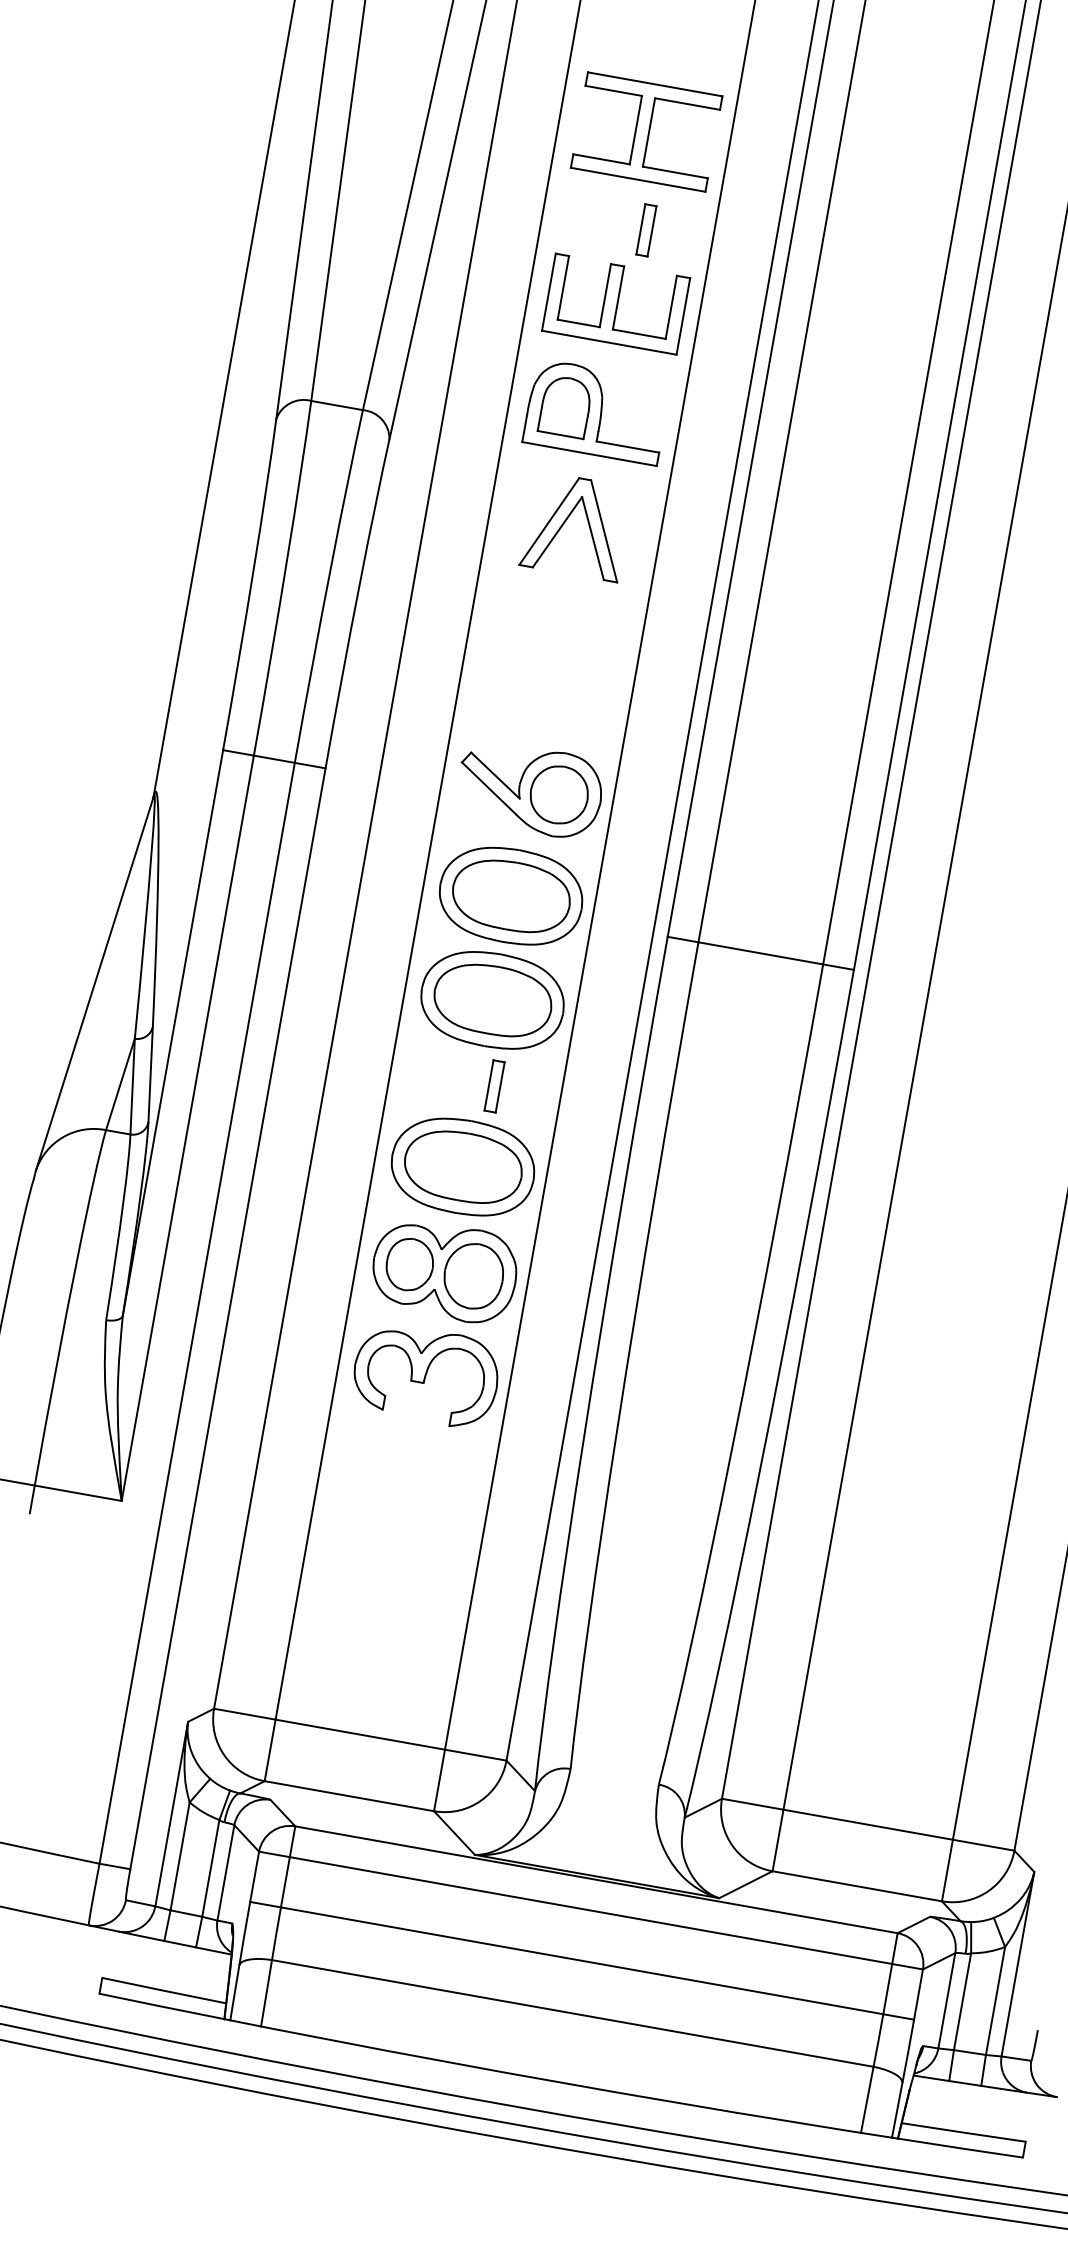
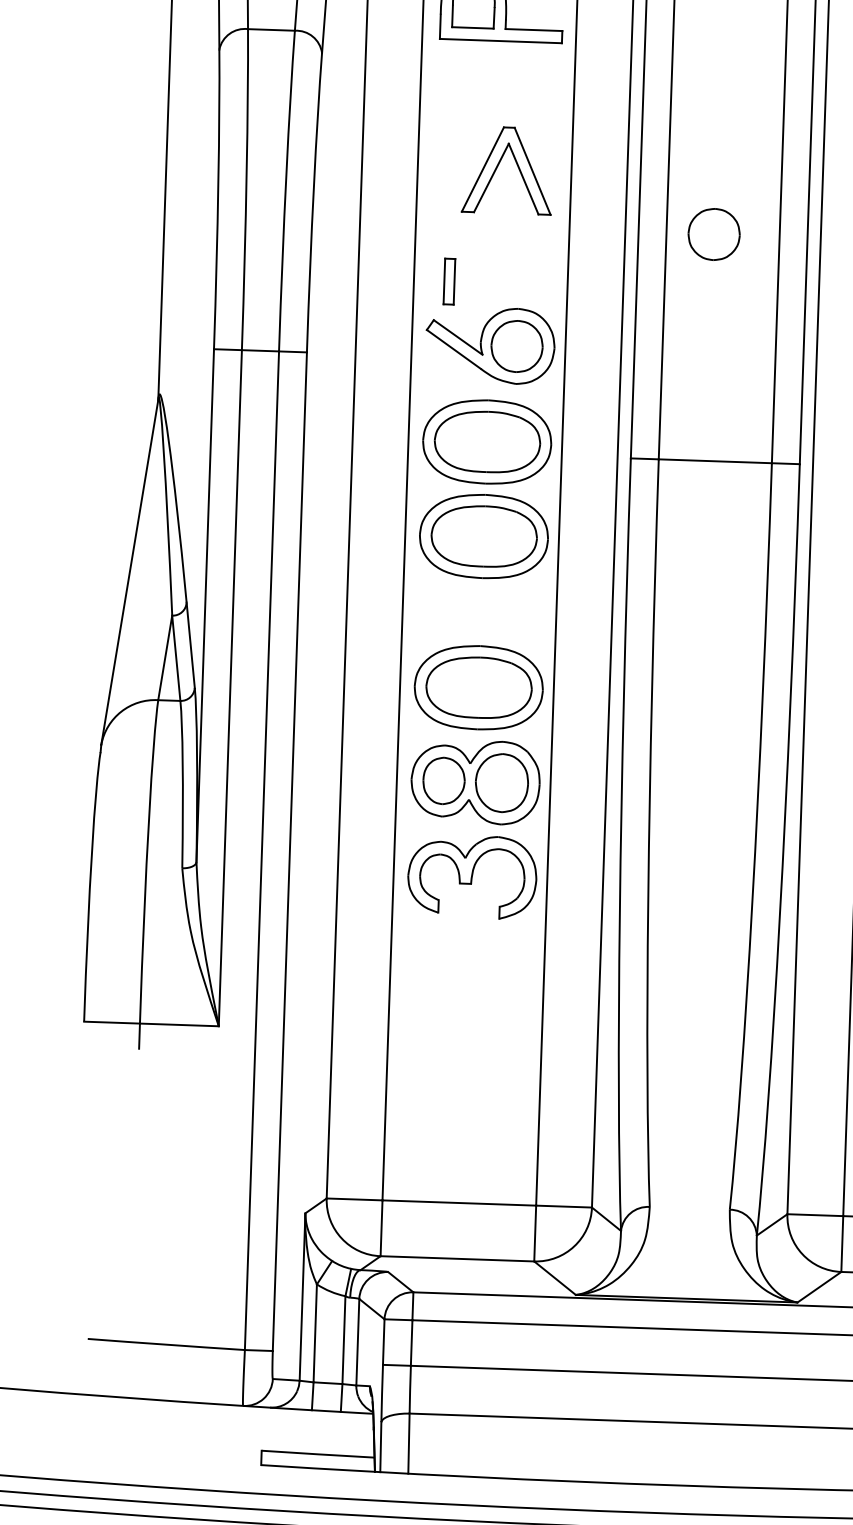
part: (563, 525) -> (495, 171), moved
part: (794, 701) -> (713, 234), added
part: (494, 1086) -> (449, 281), moved

